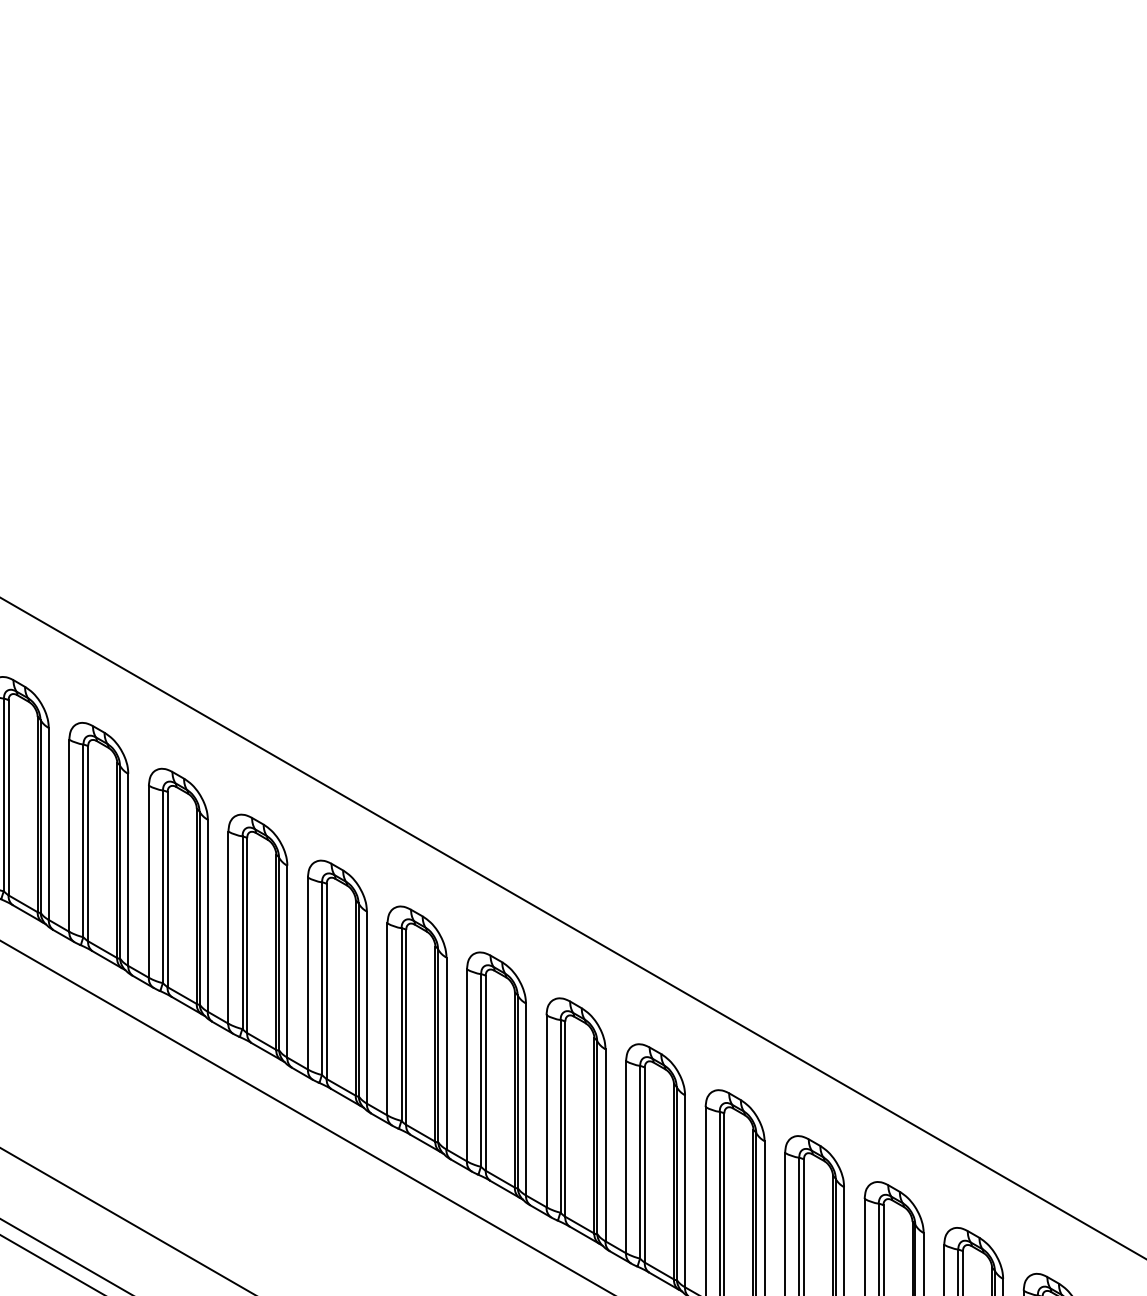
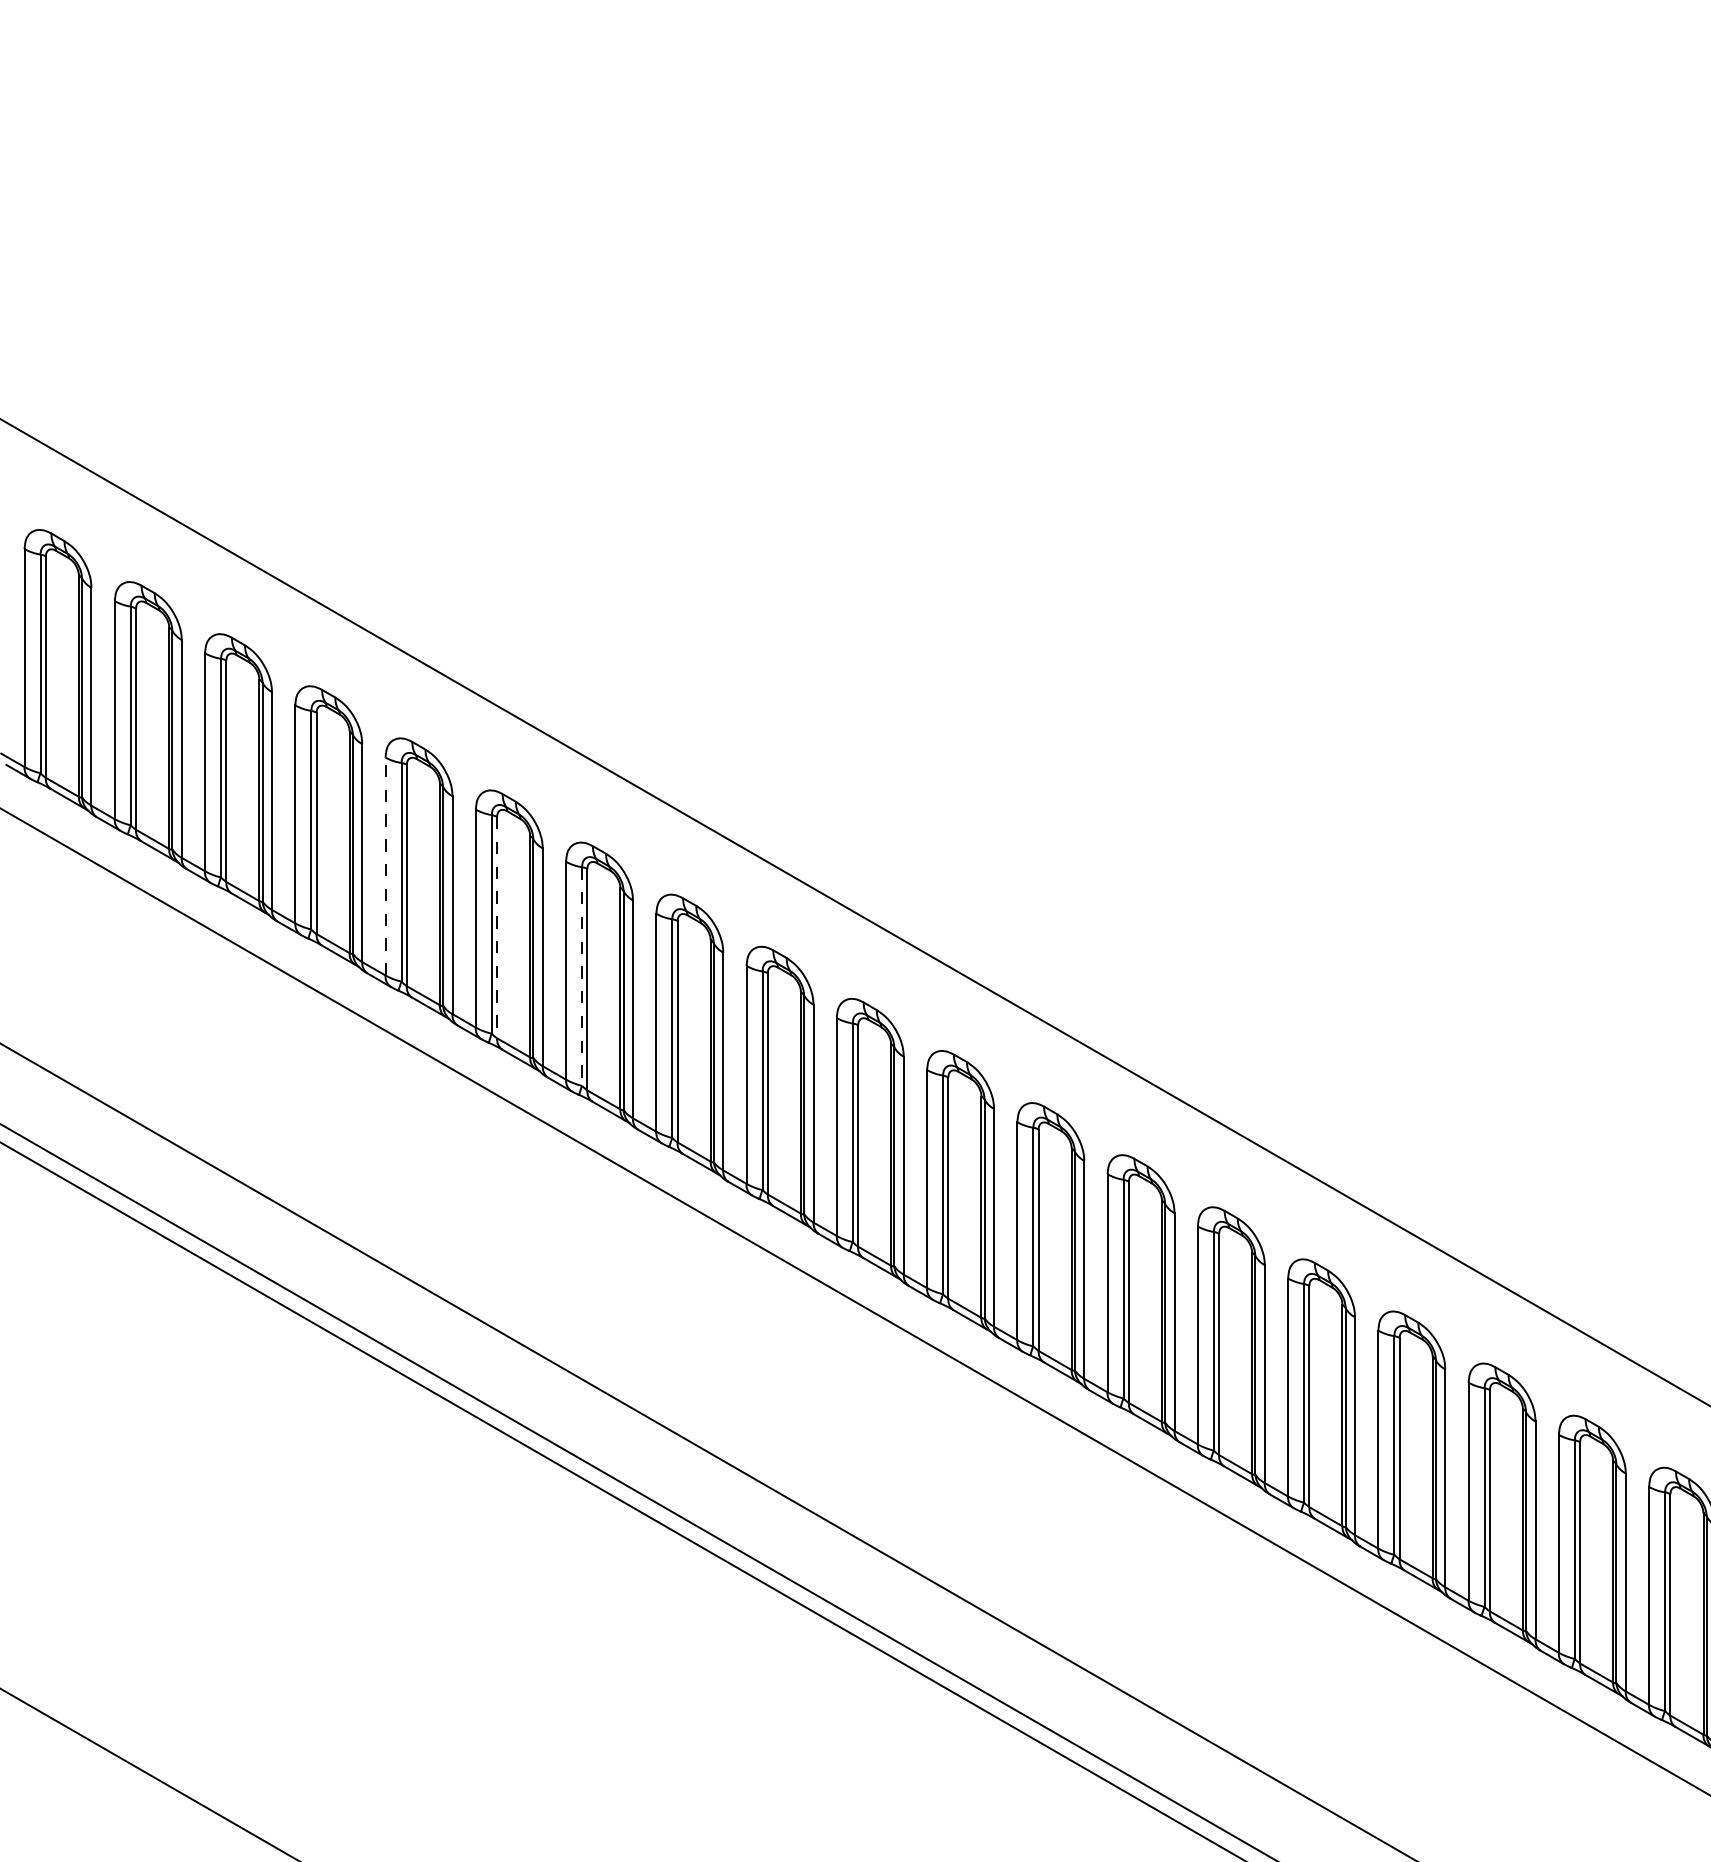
line: (148, 881) -> (385, 866), solid -> dashed
line: (247, 935) -> (497, 927), solid -> dashed
line: (322, 979) -> (582, 977), solid -> dashed

